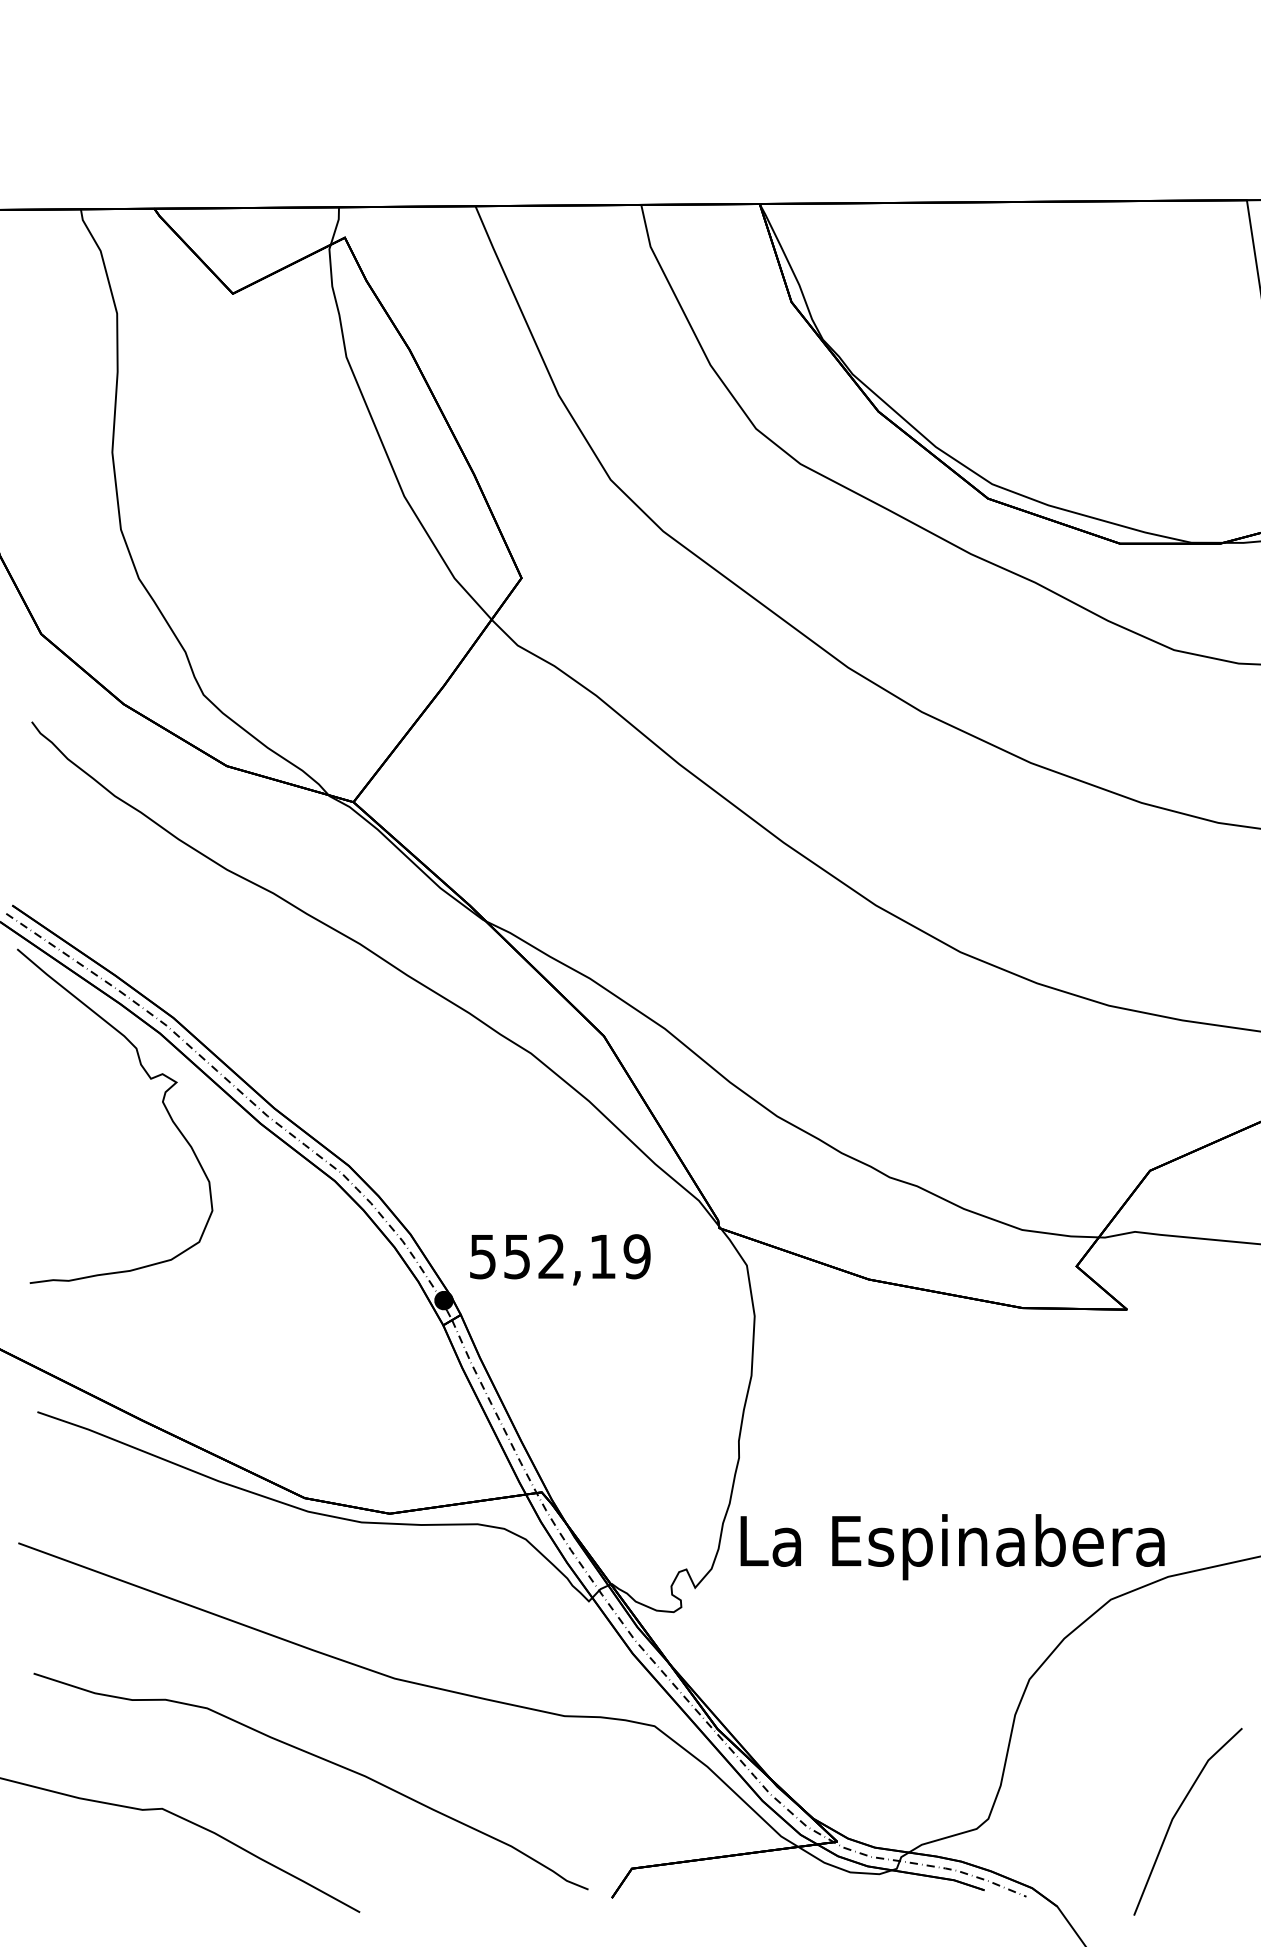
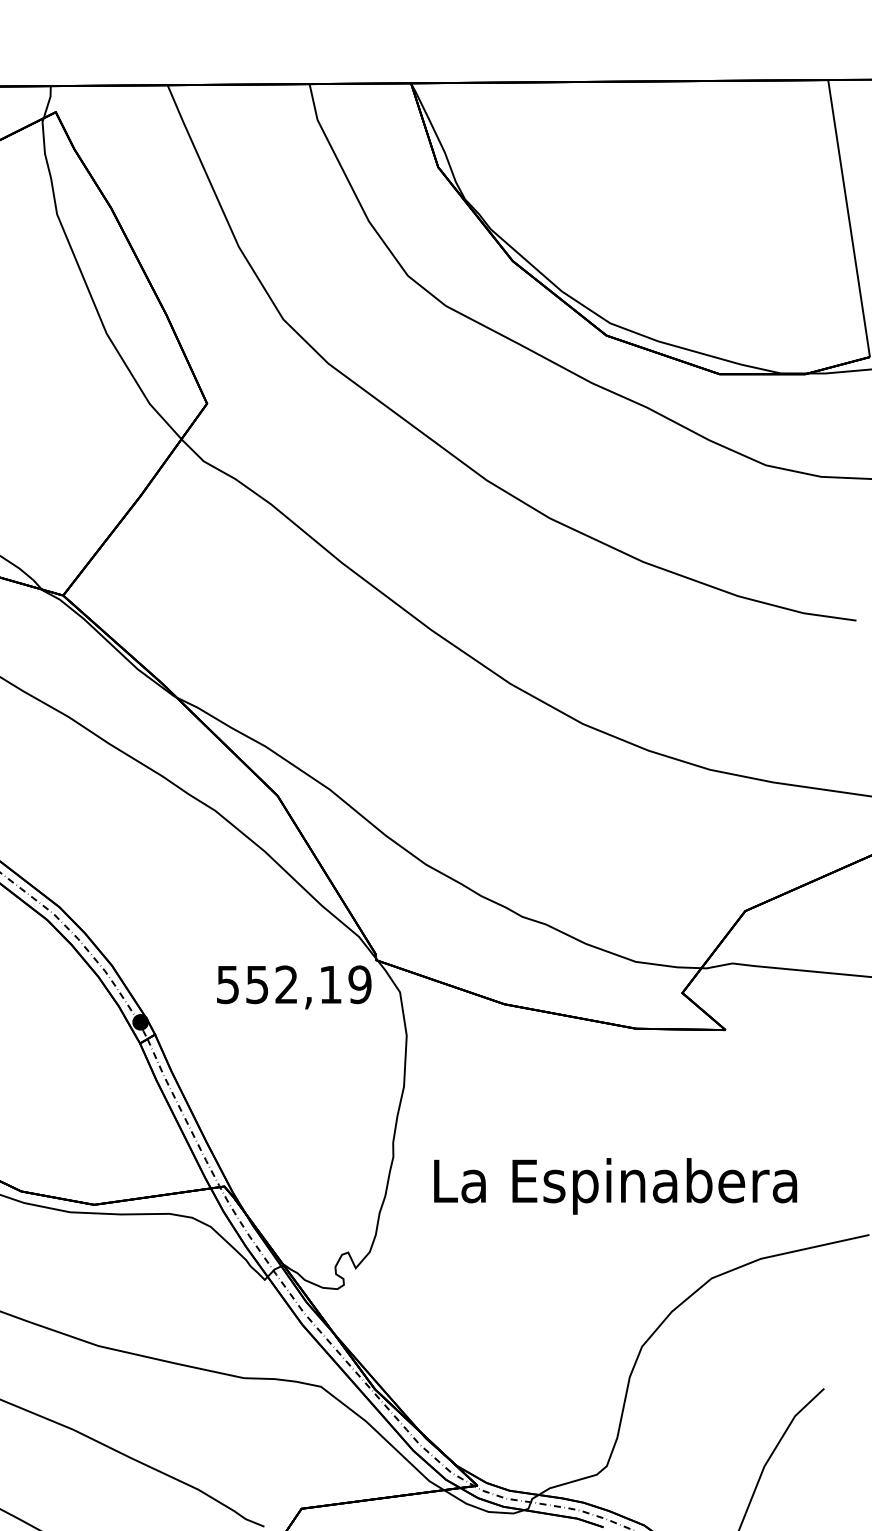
text: (560, 1259) -> (294, 987), moved
text: (952, 1547) -> (615, 1186), moved

